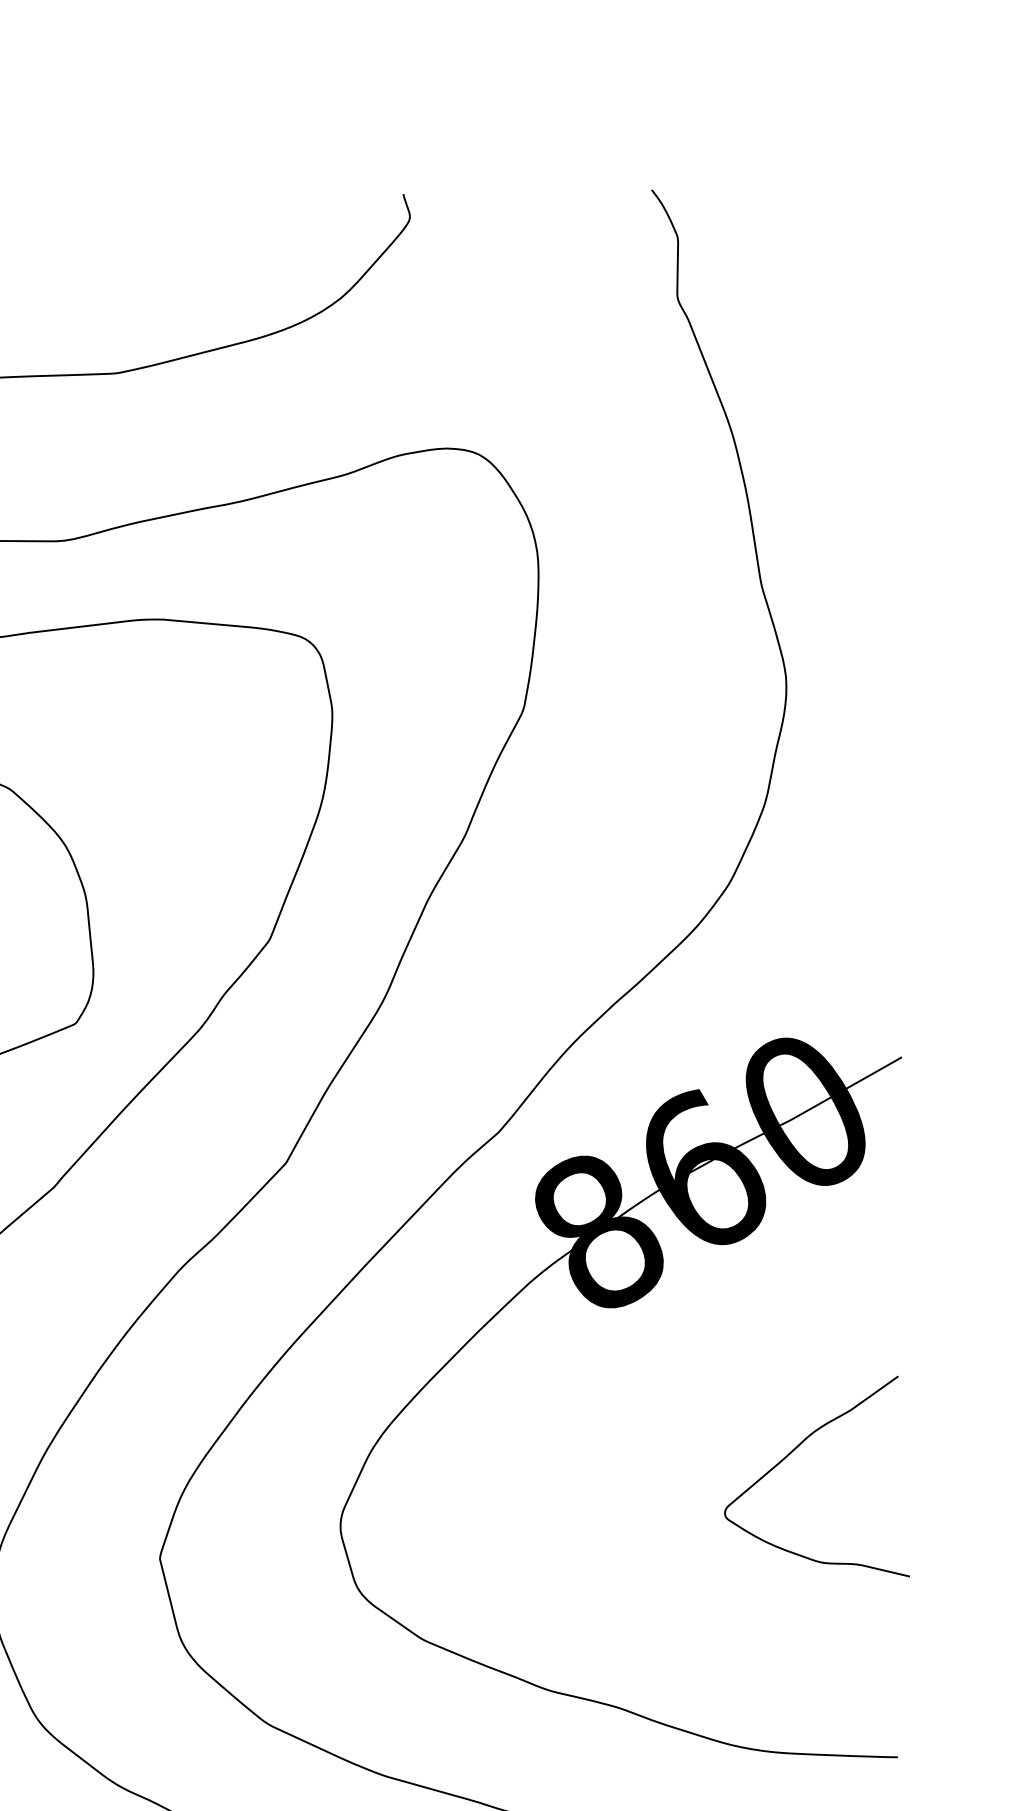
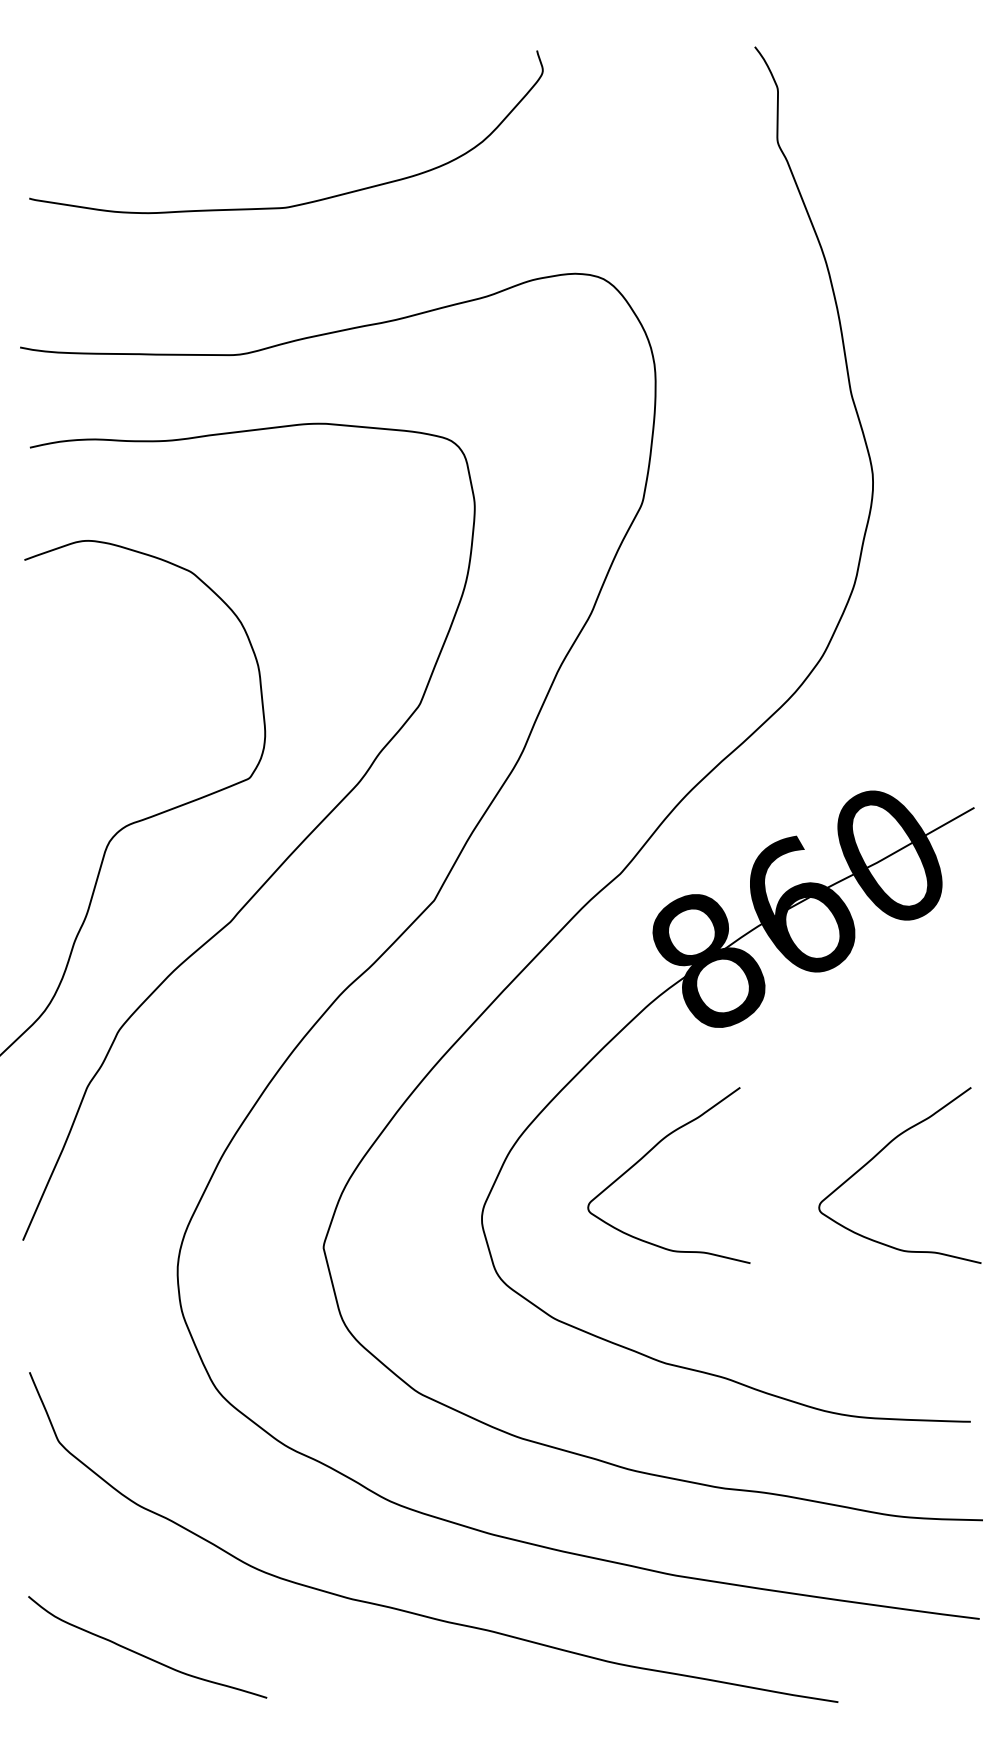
curve: (529, 1452) -> (647, 1154), added

